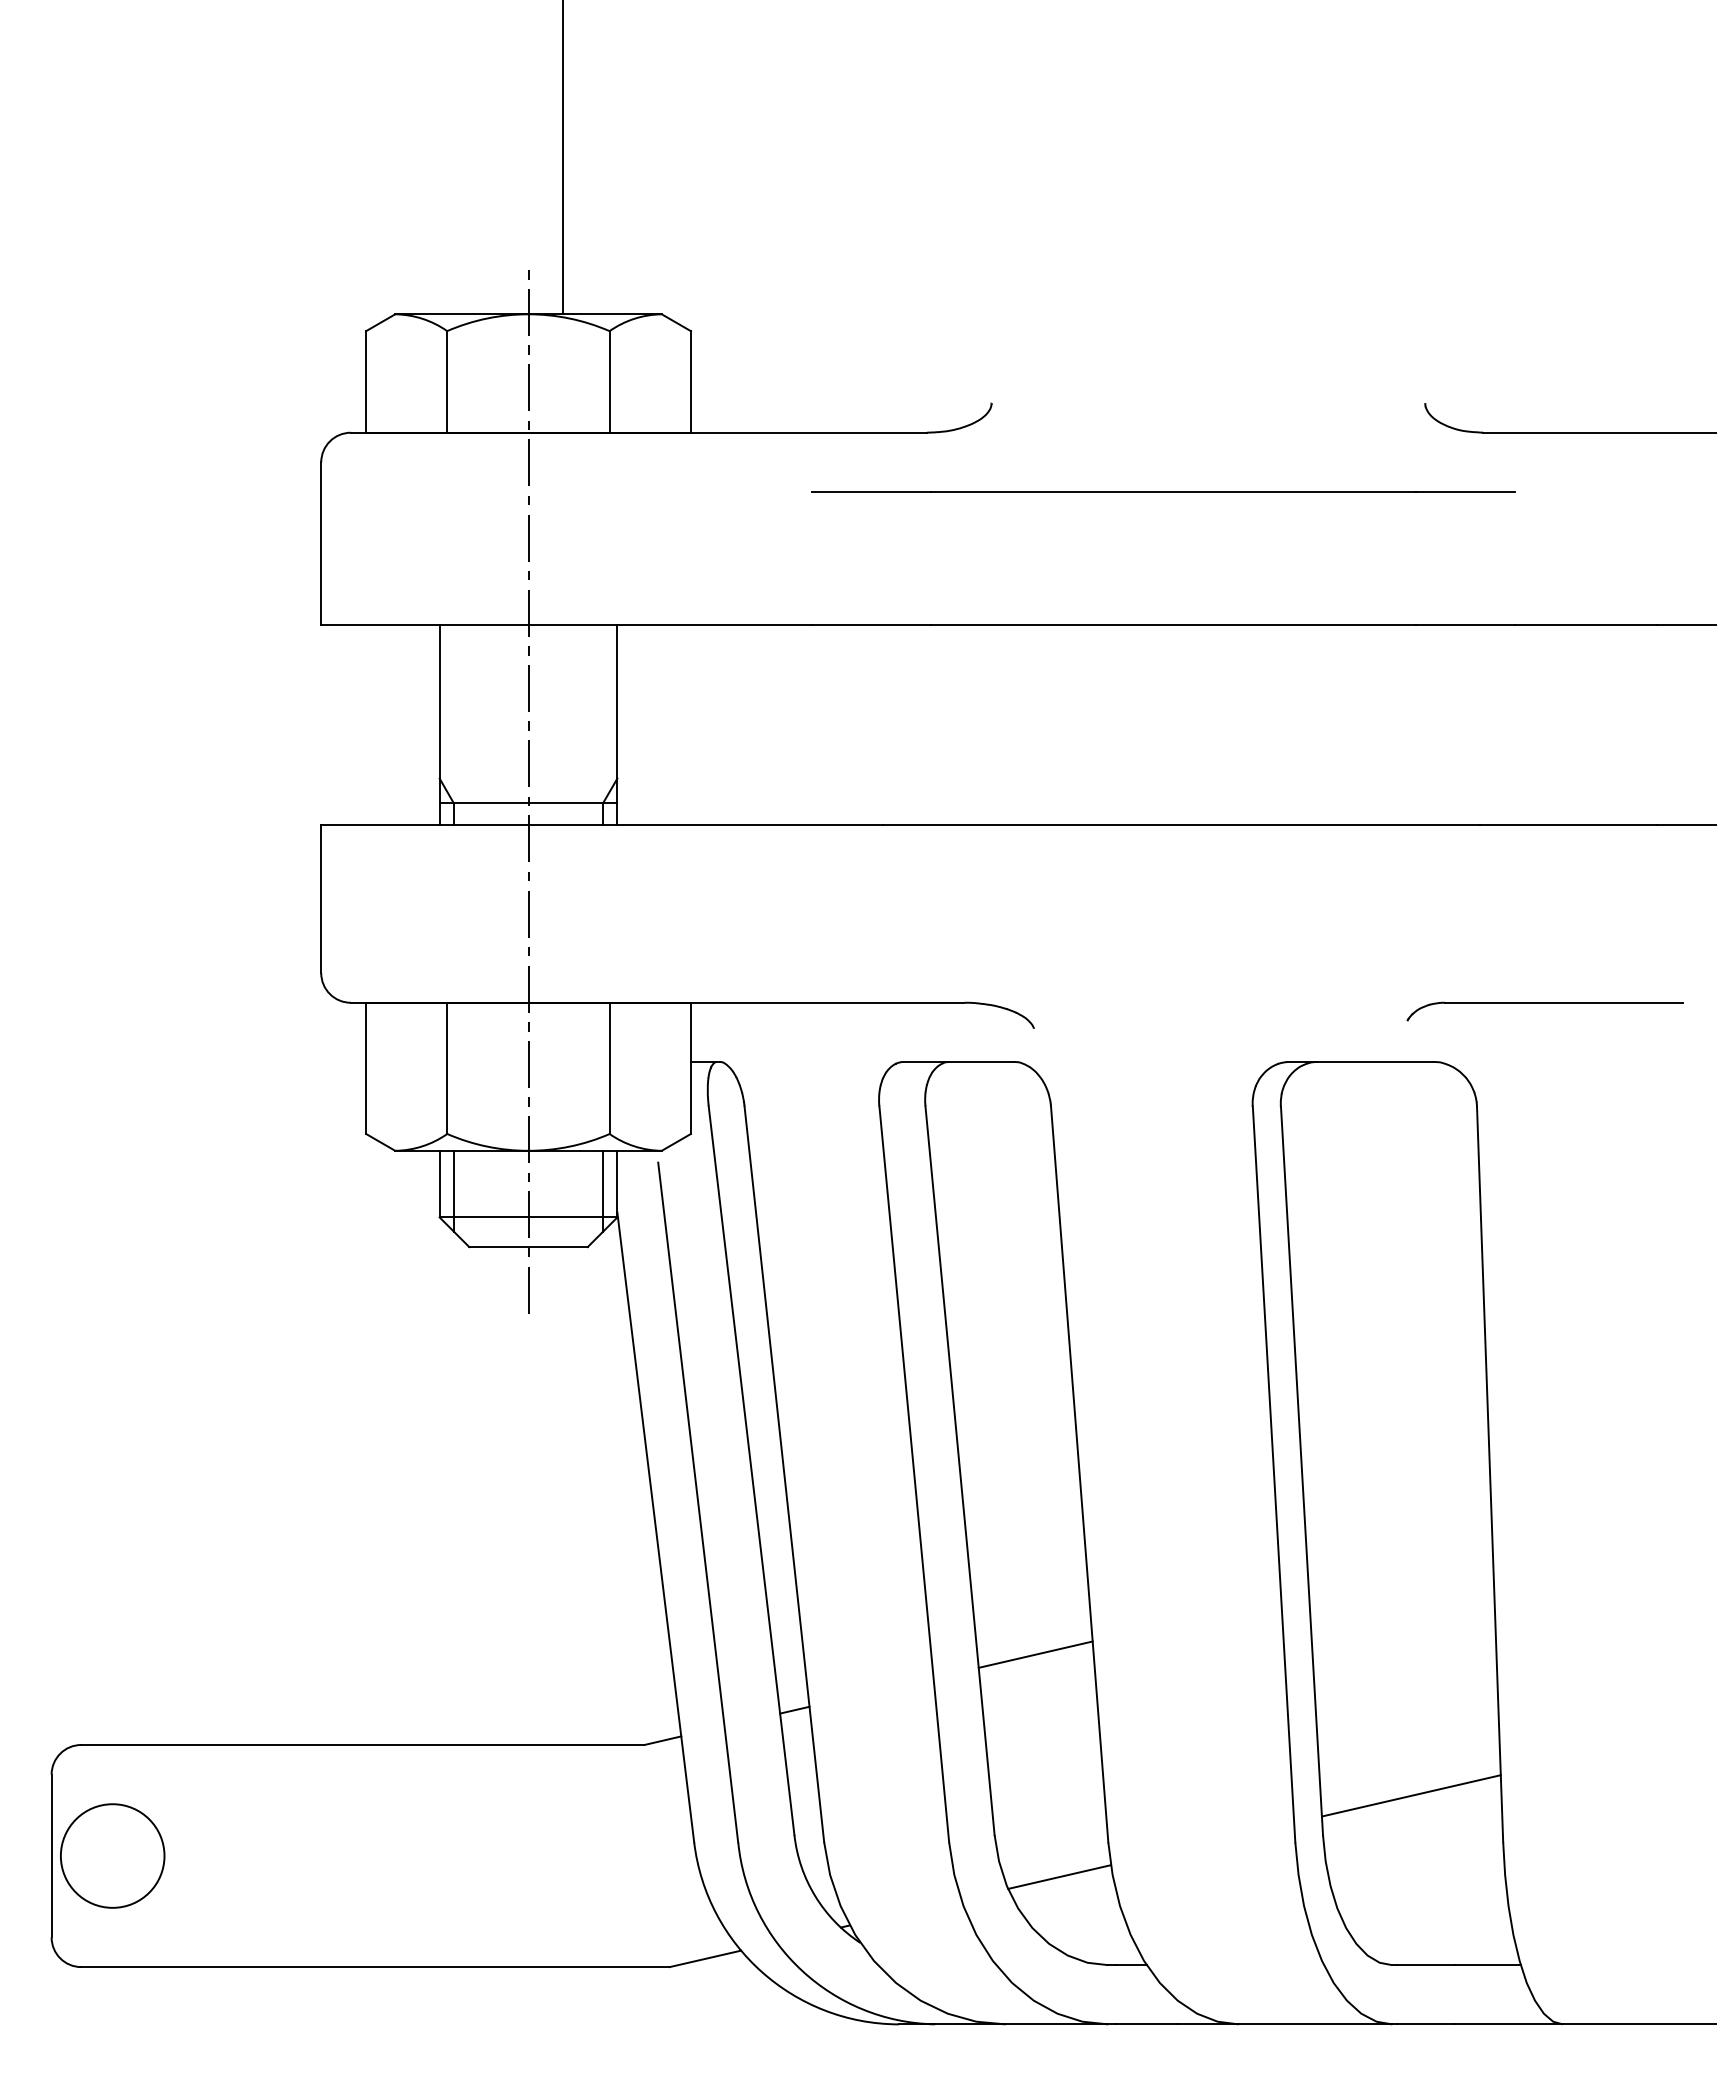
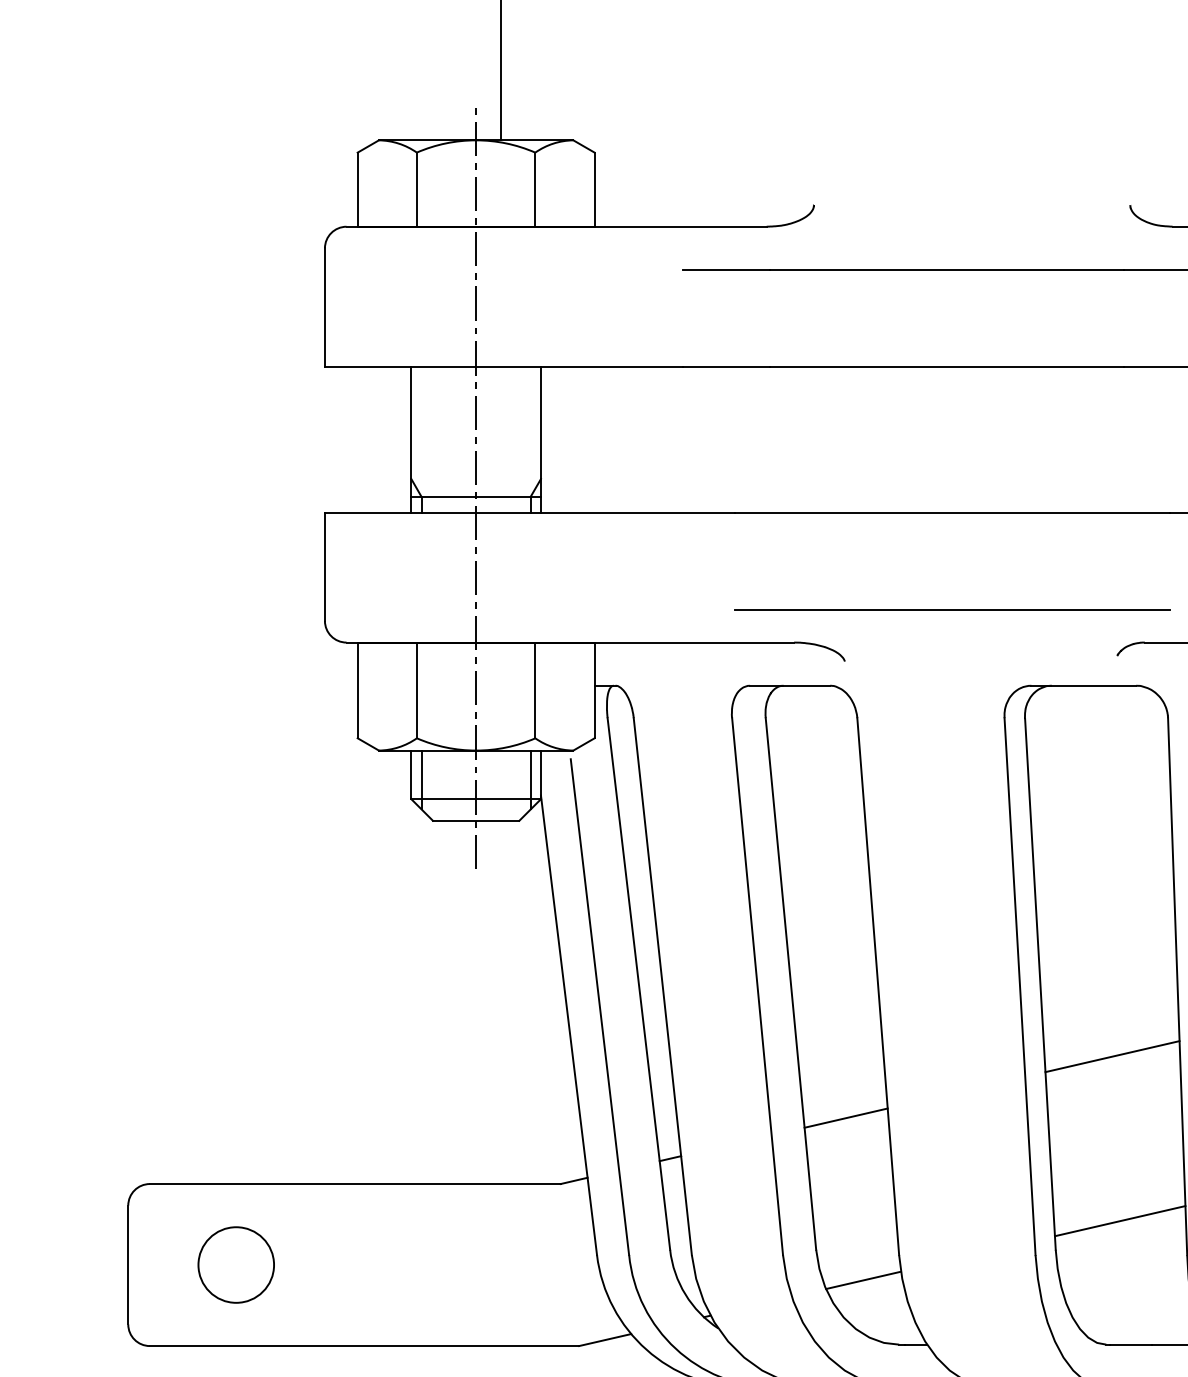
line: (1180, 958) -> (951, 610), added
line: (1400, 1570) -> (1112, 1056), added
circle: (112, 1855) -> (236, 1264), moved

